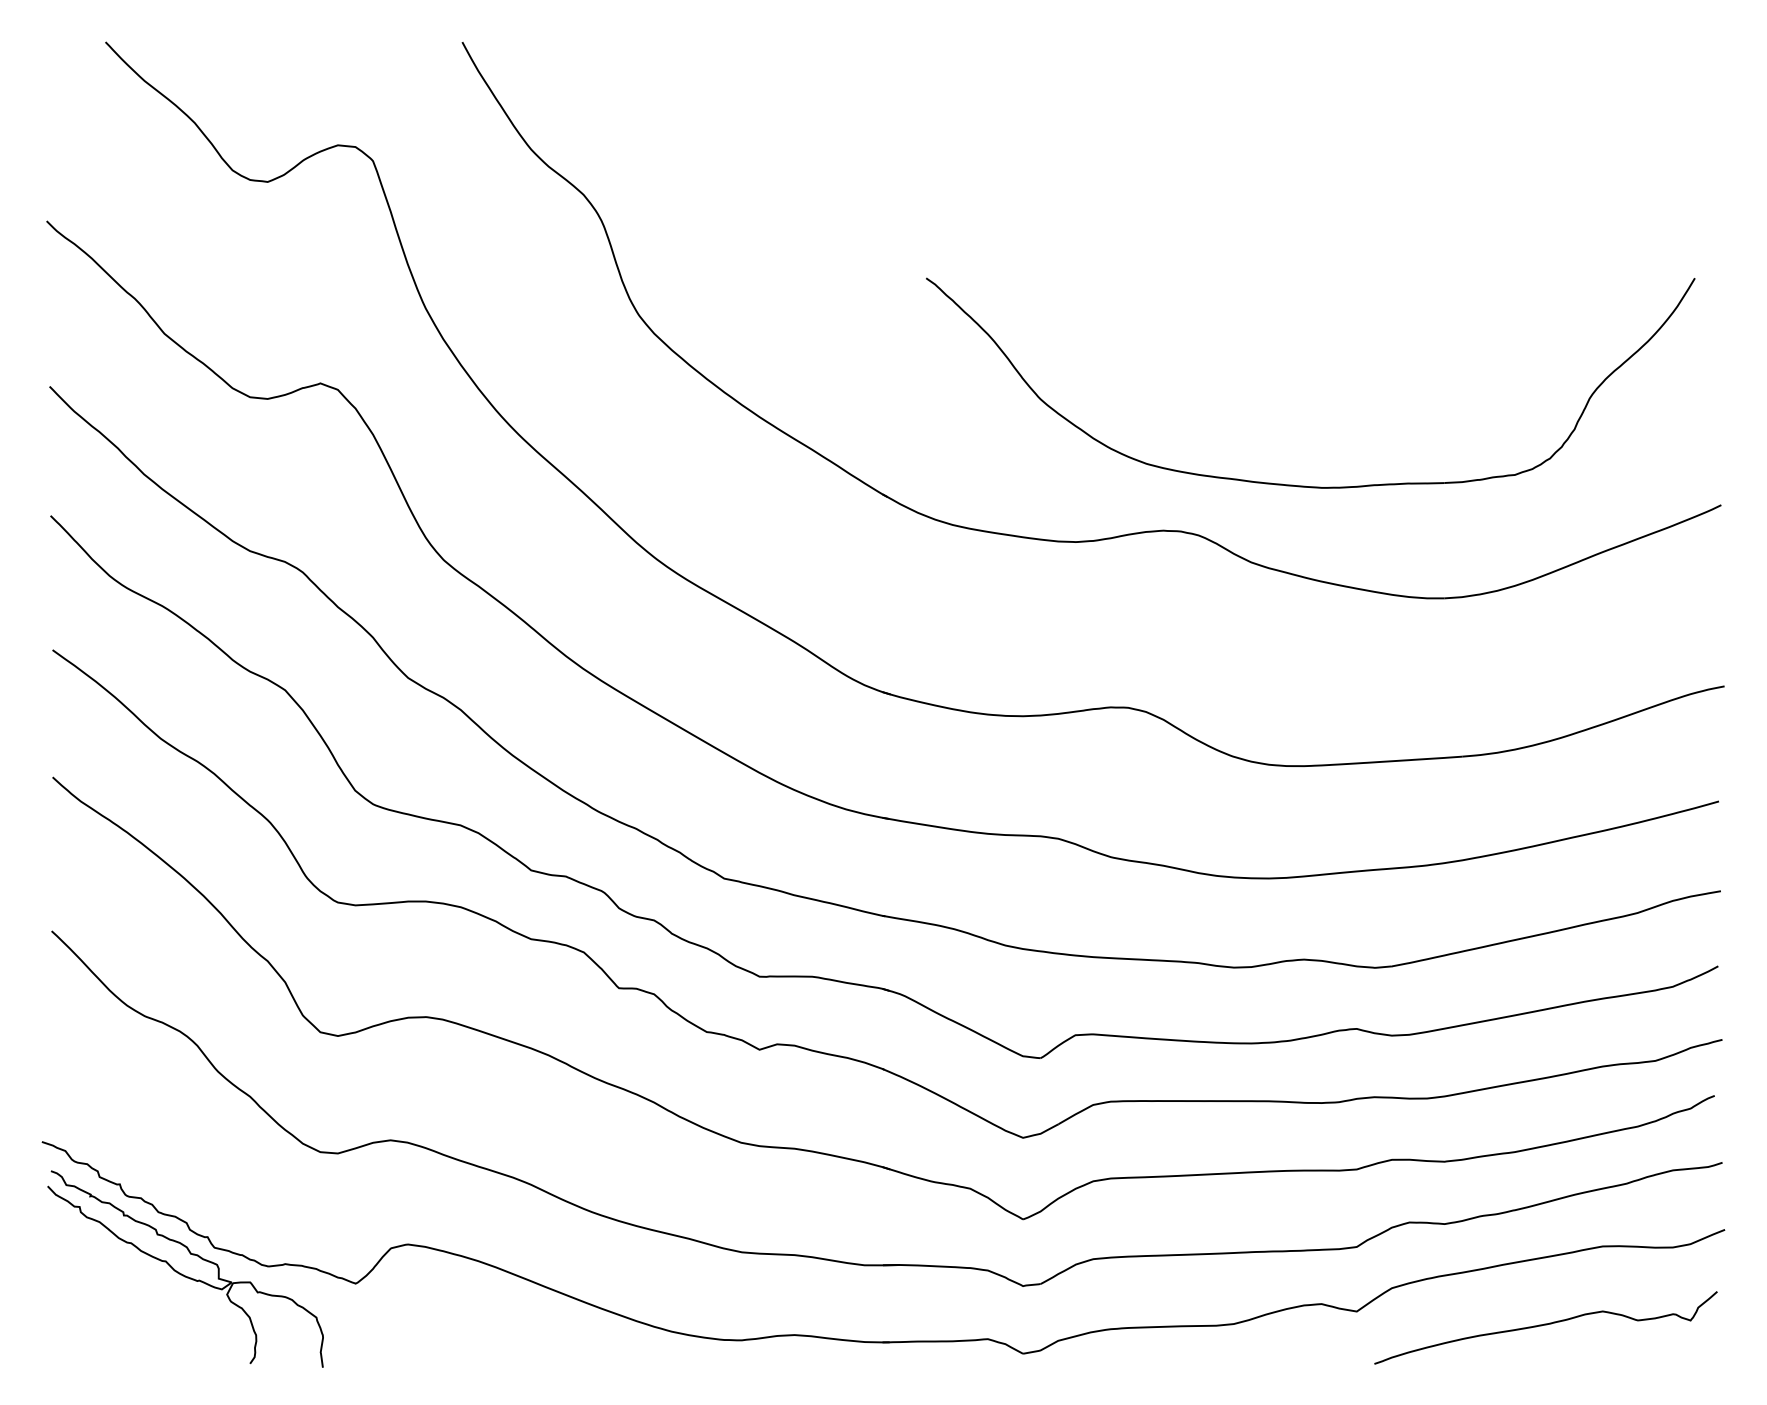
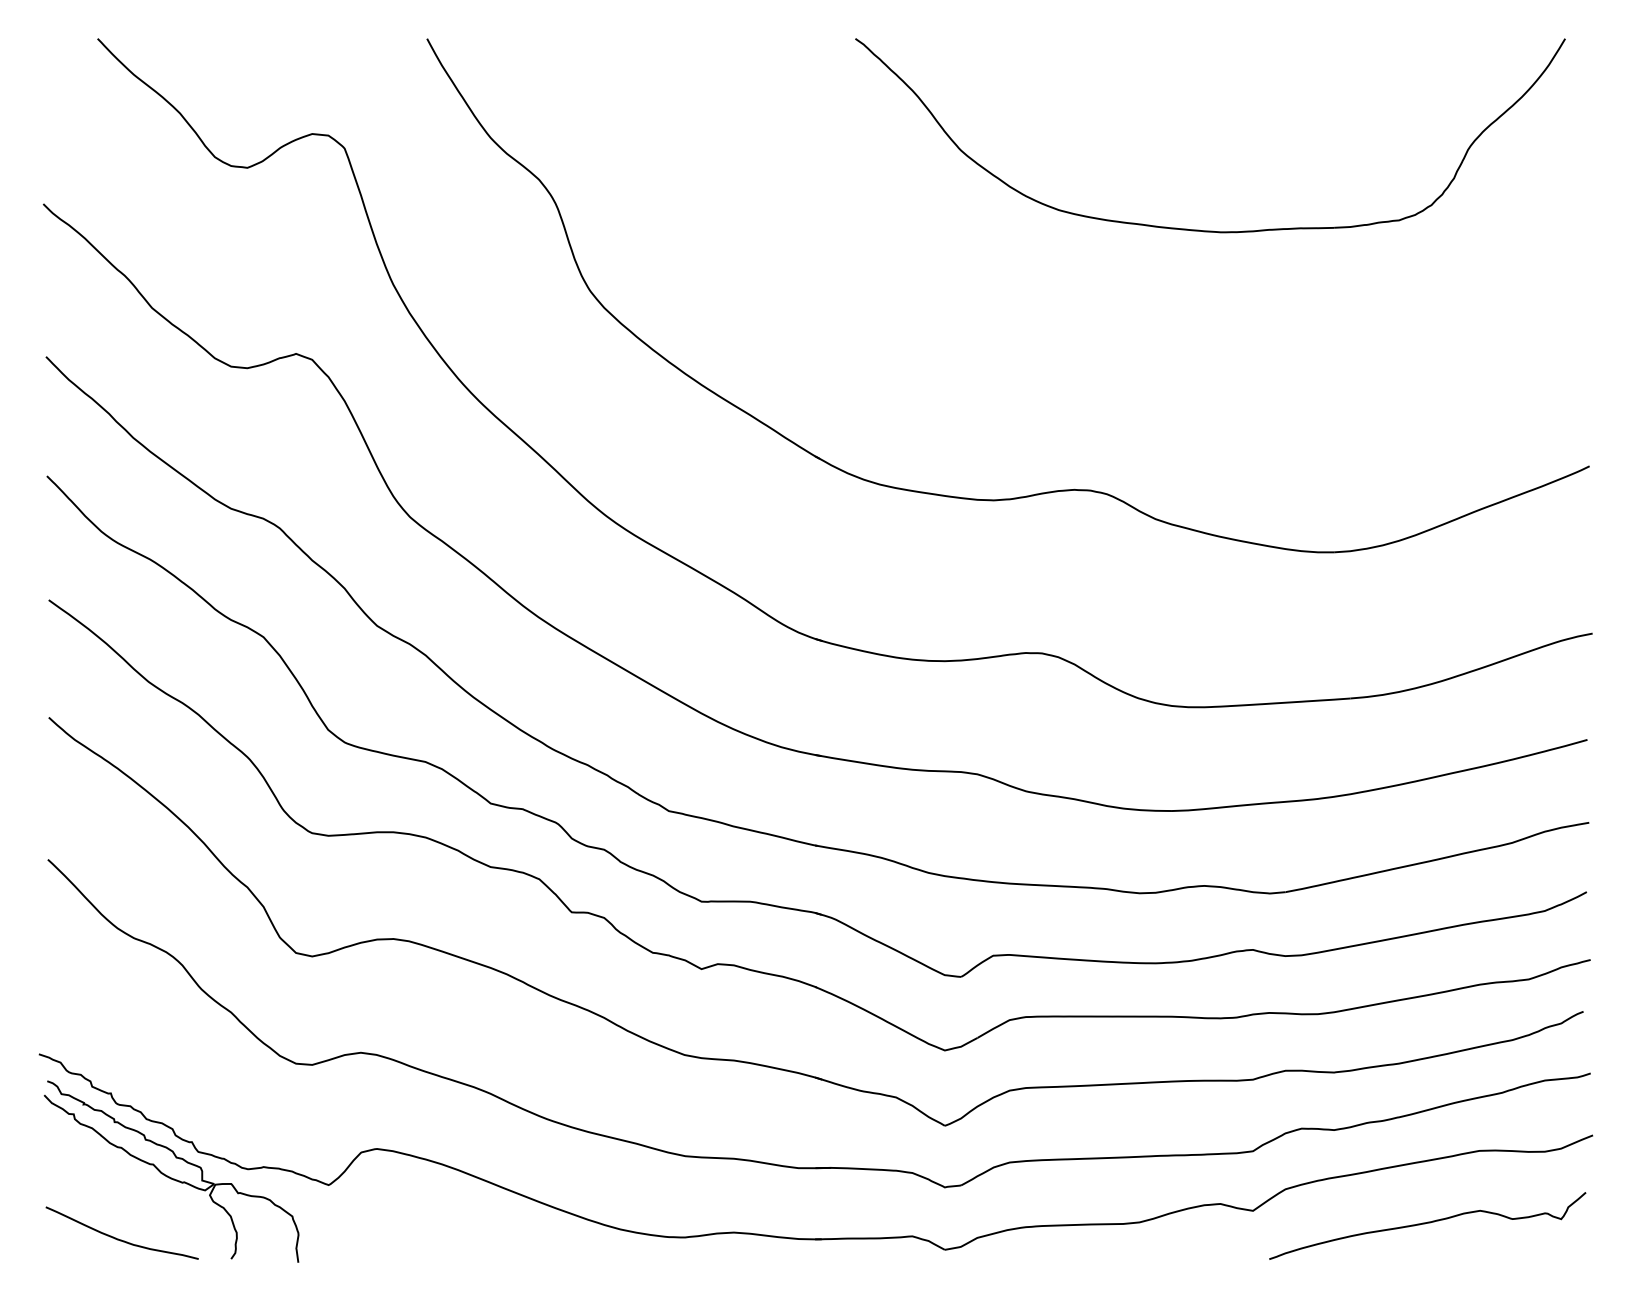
part: (1298, 484) -> (1199, 229), moved
curve: (128, 1341) -> (118, 1238), added

